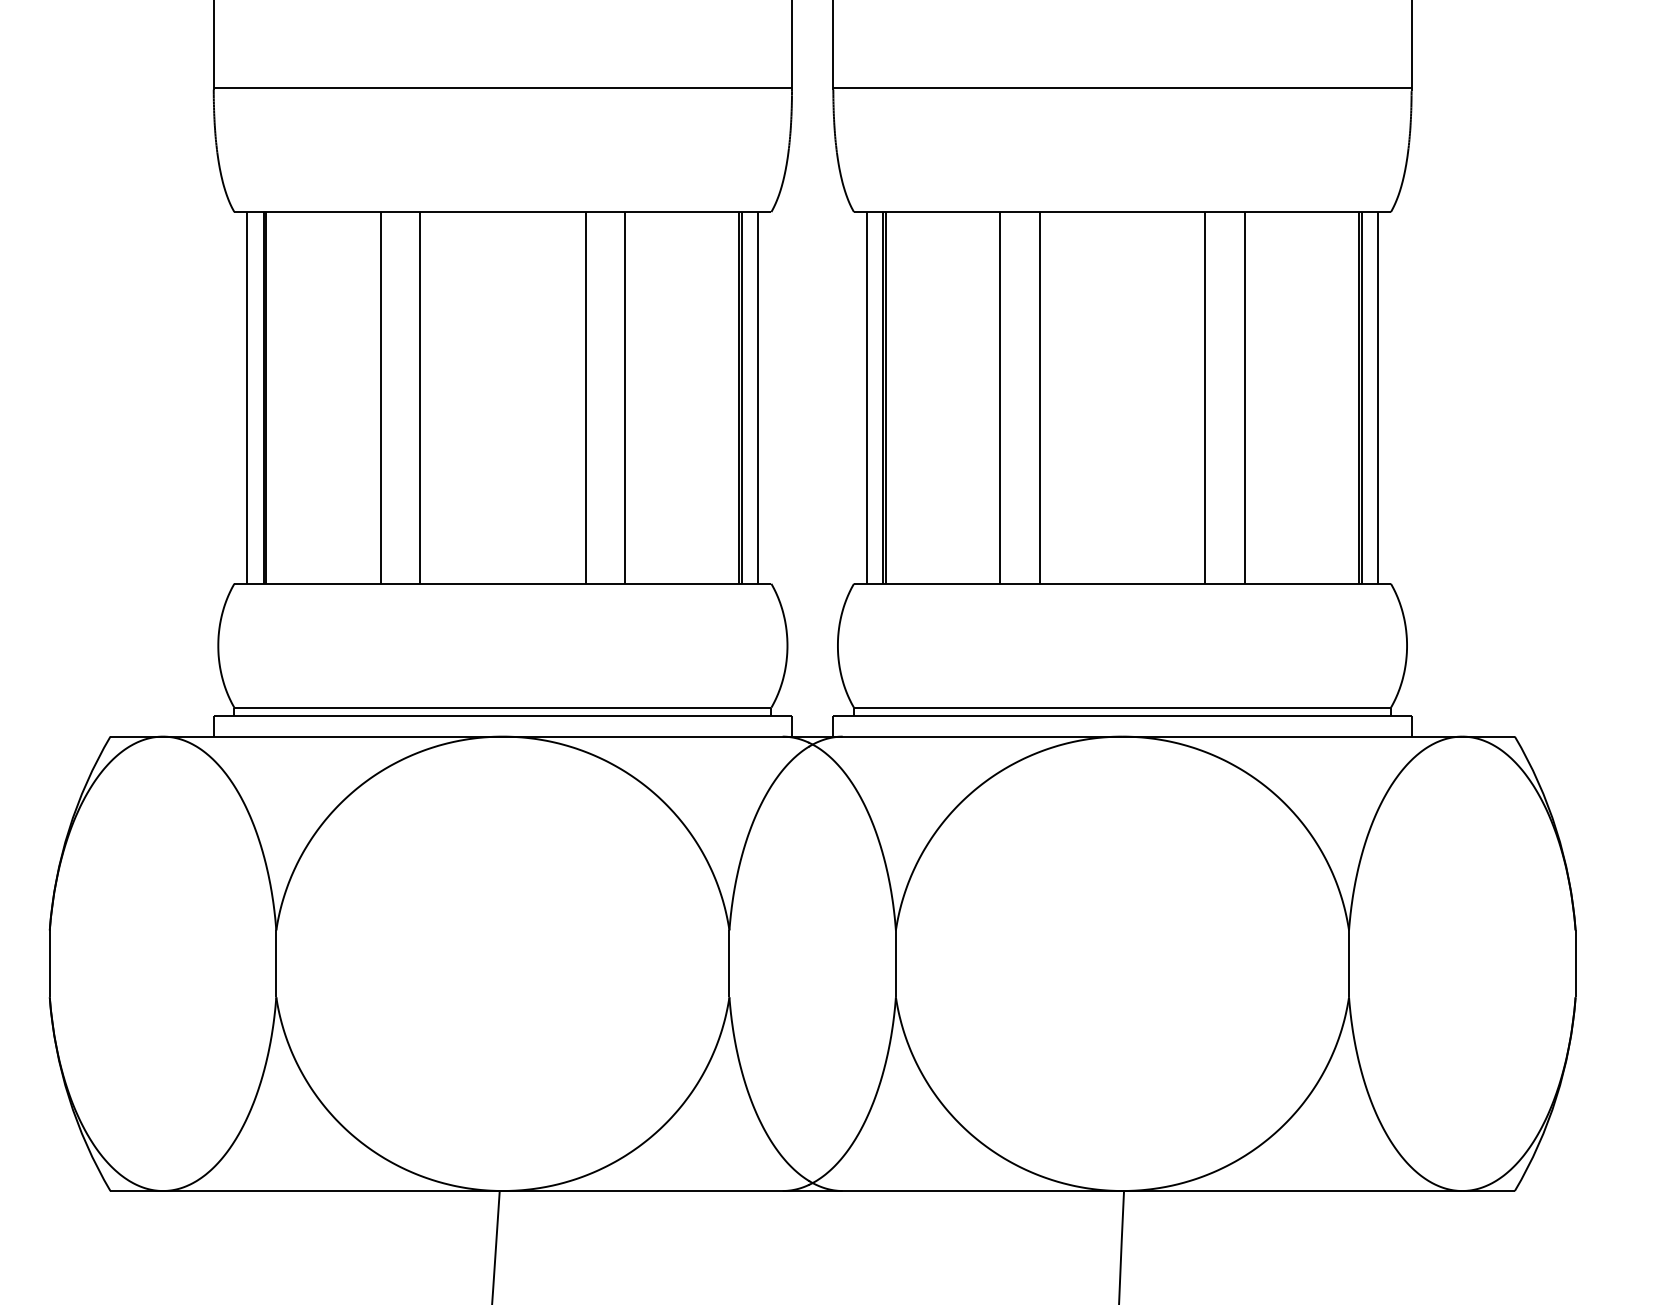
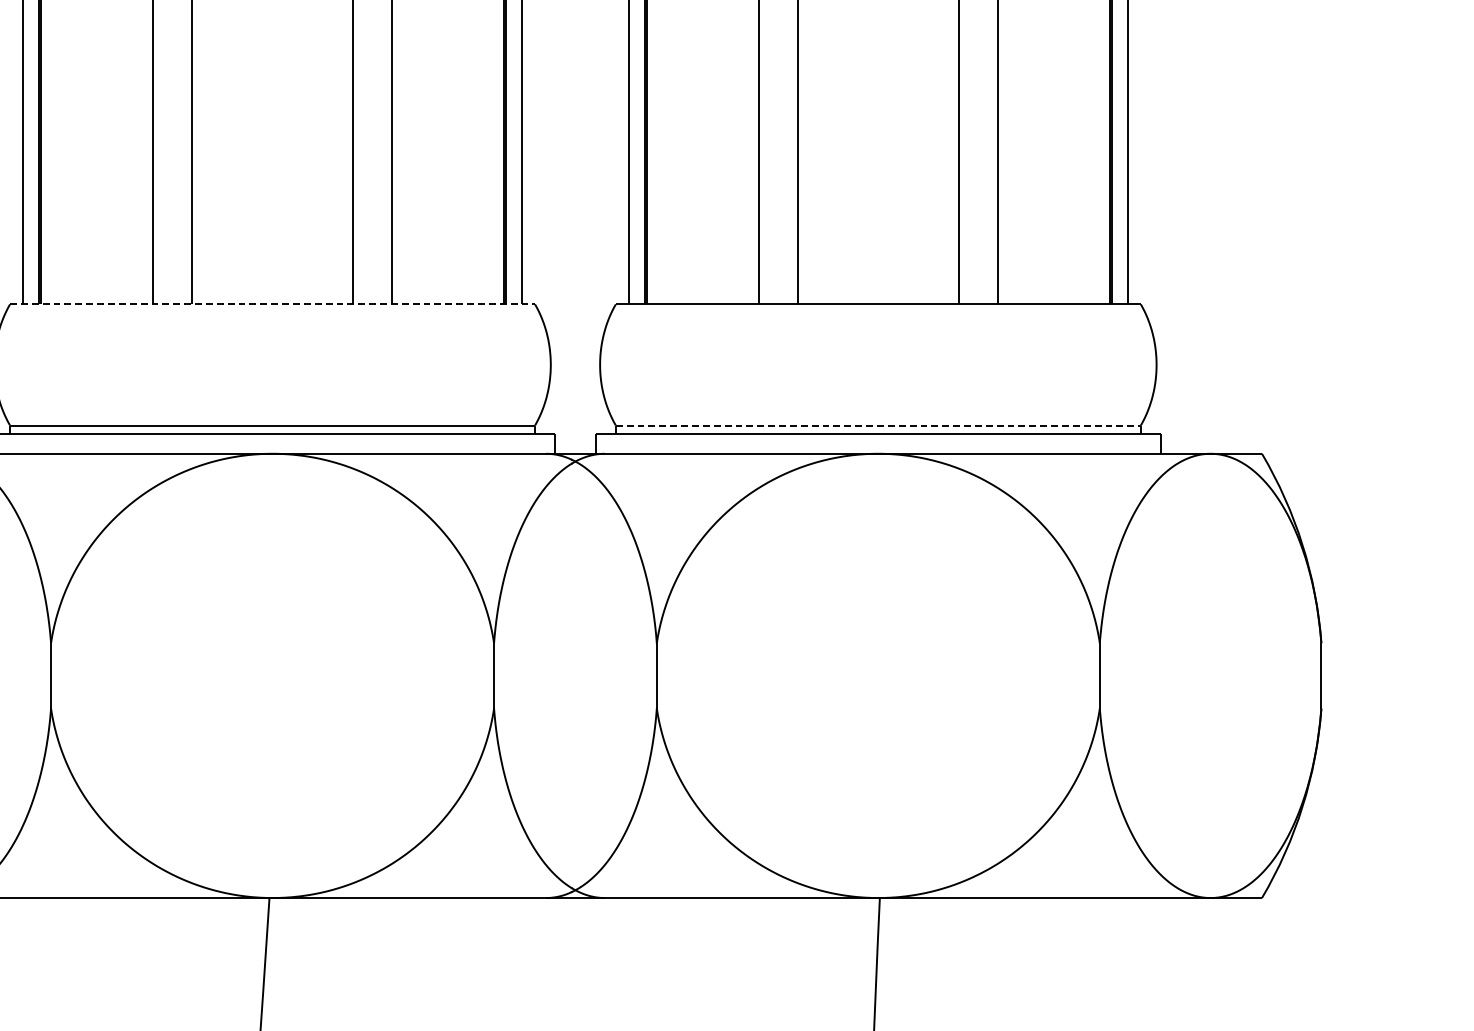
line: (503, 583) -> (273, 304), solid -> dashed
line: (1122, 707) -> (878, 425), solid -> dashed

